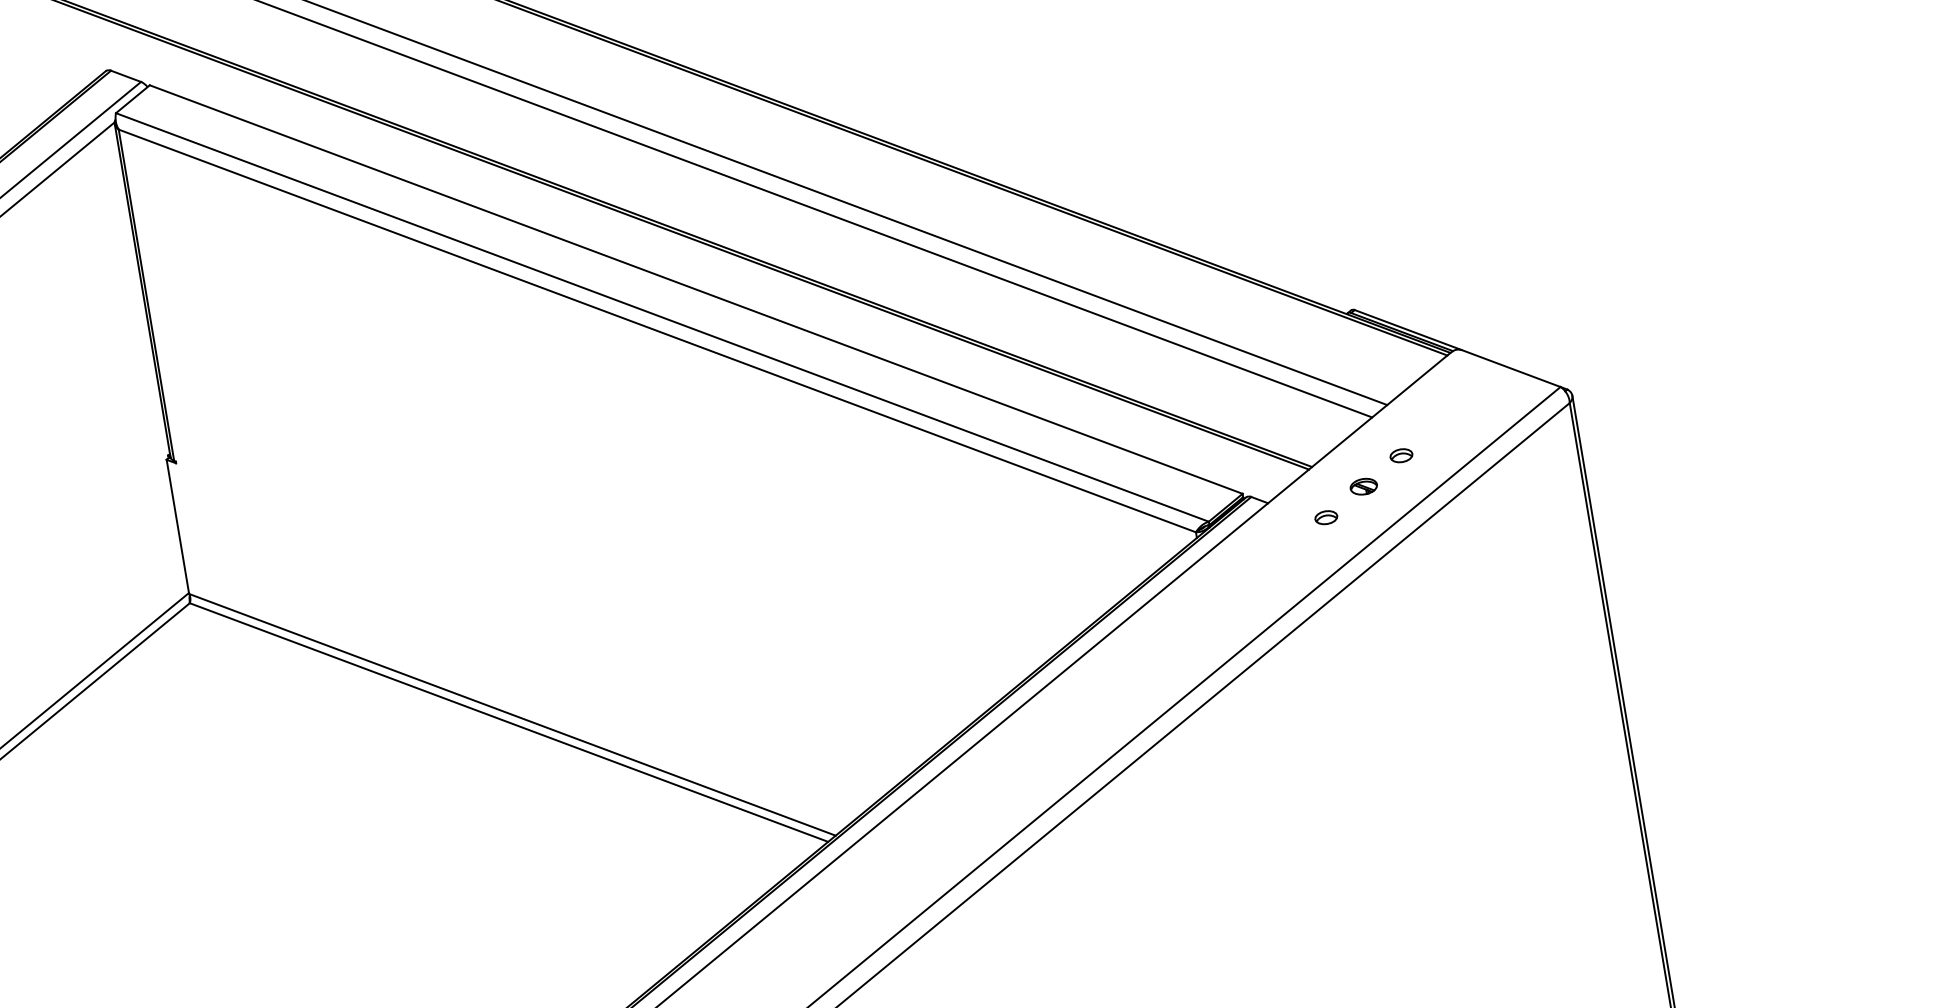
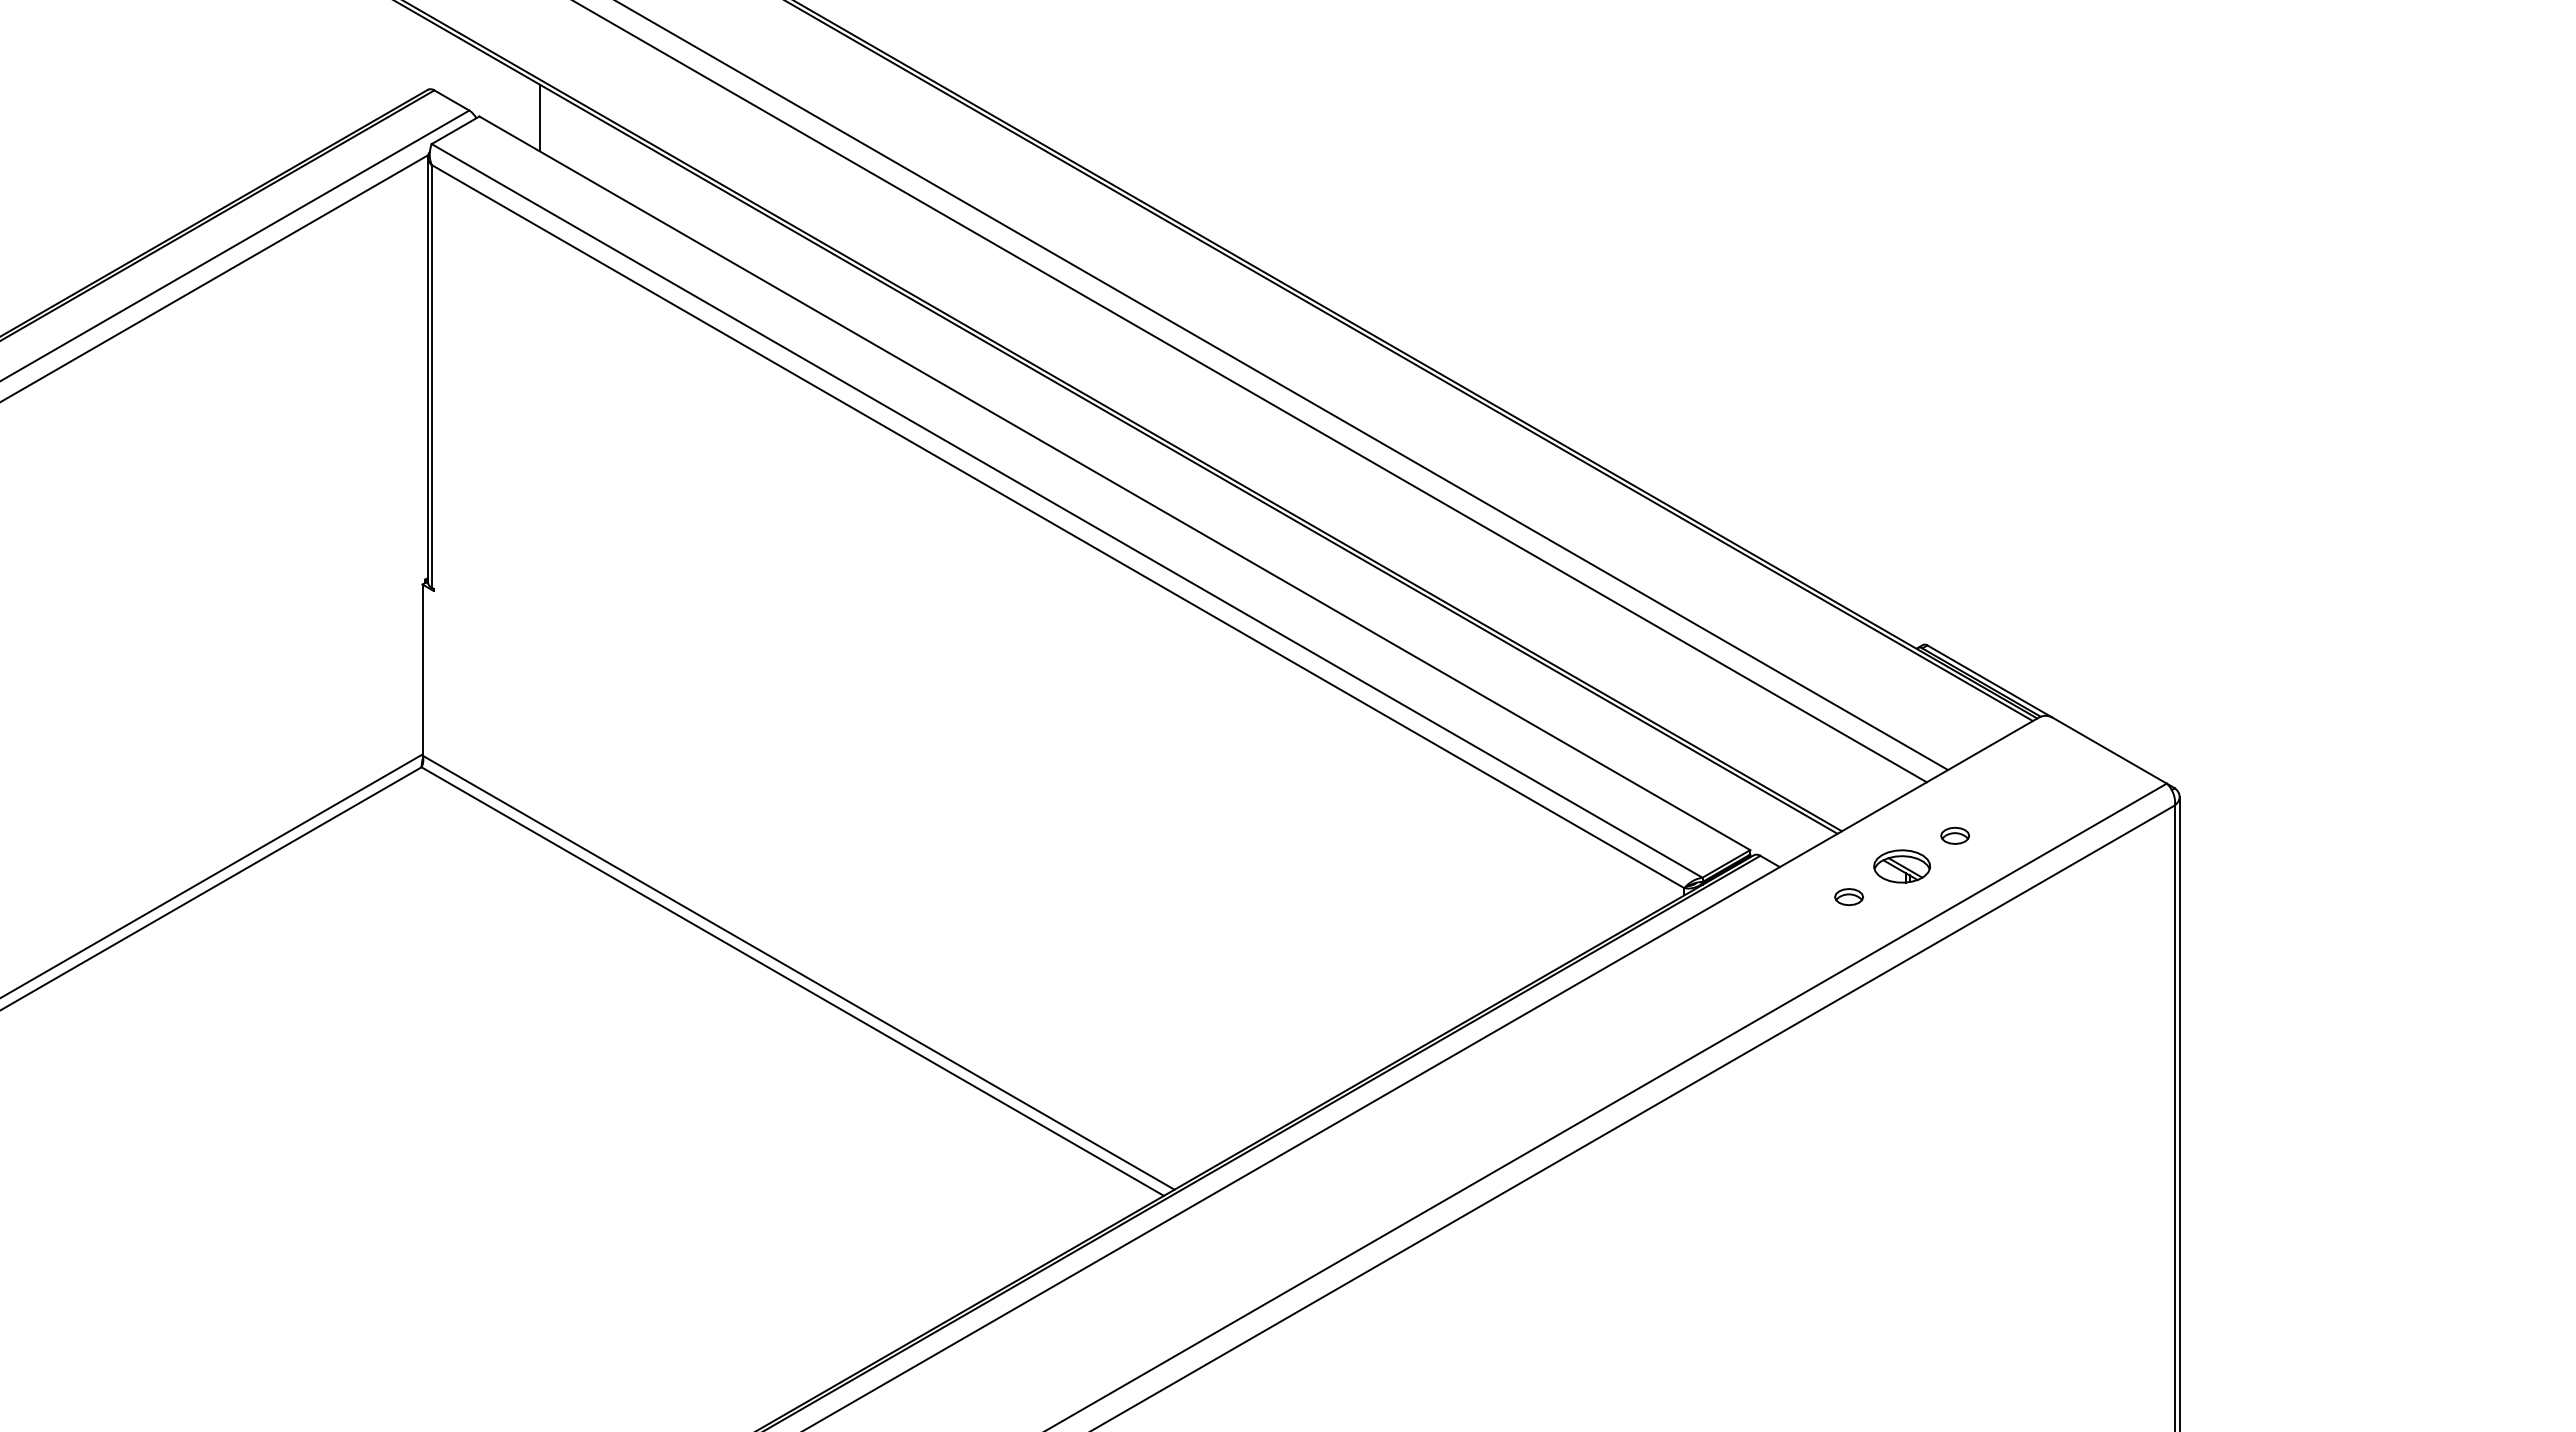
line: (197, 78) -> (539, 117), added
part: (1363, 486) -> (1901, 866), size x1.67

